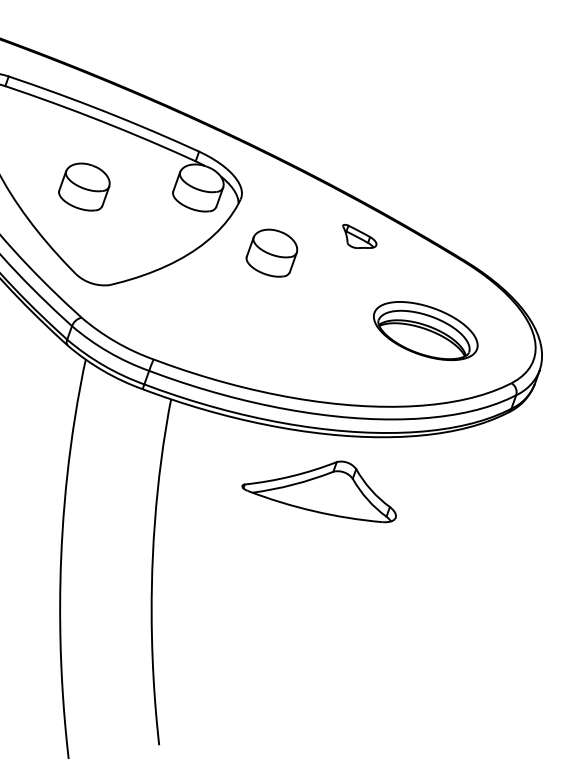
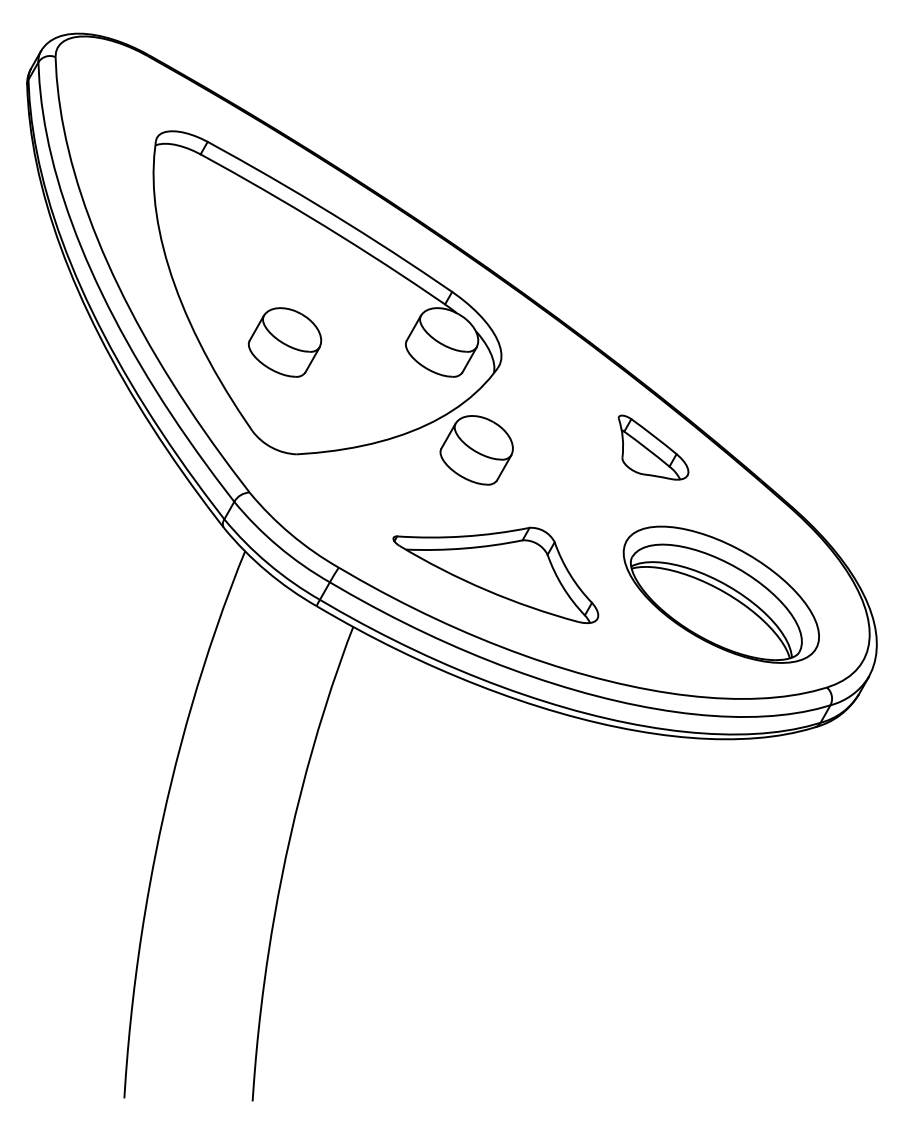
part: (83, 187) -> (284, 342), moved
part: (359, 236) -> (653, 447), size x1.67
part: (271, 253) -> (476, 450), moved
part: (425, 331) -> (720, 594), size x1.43
part: (318, 499) -> (495, 575), moved

